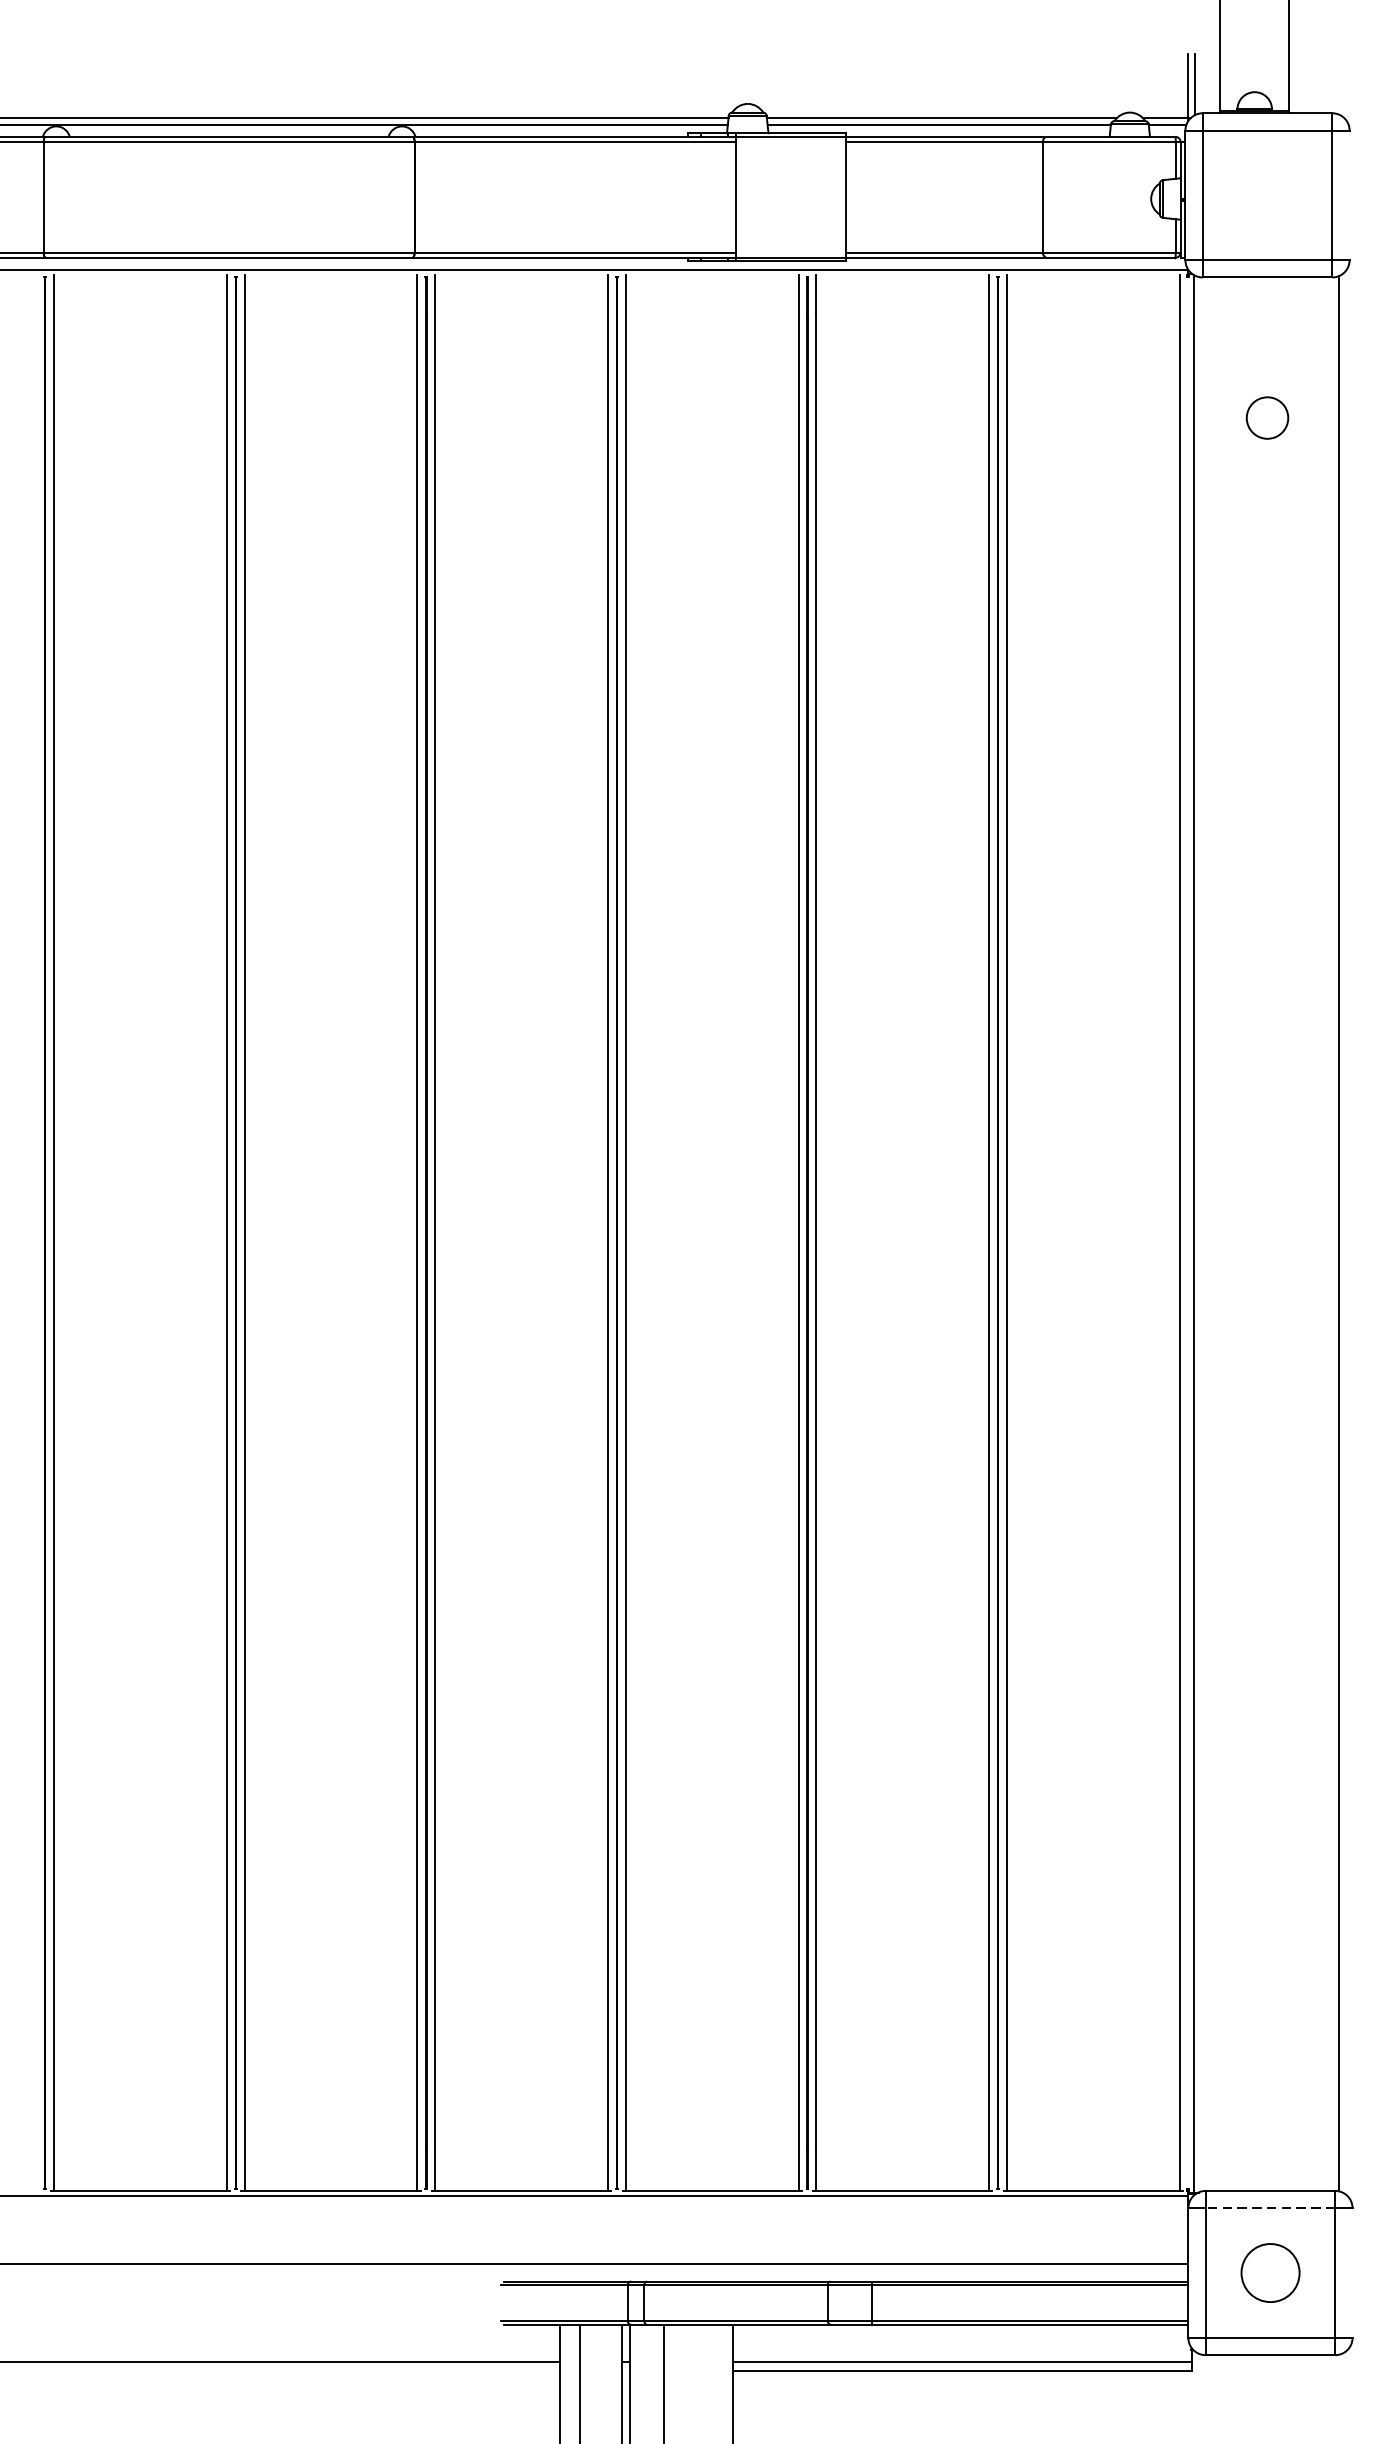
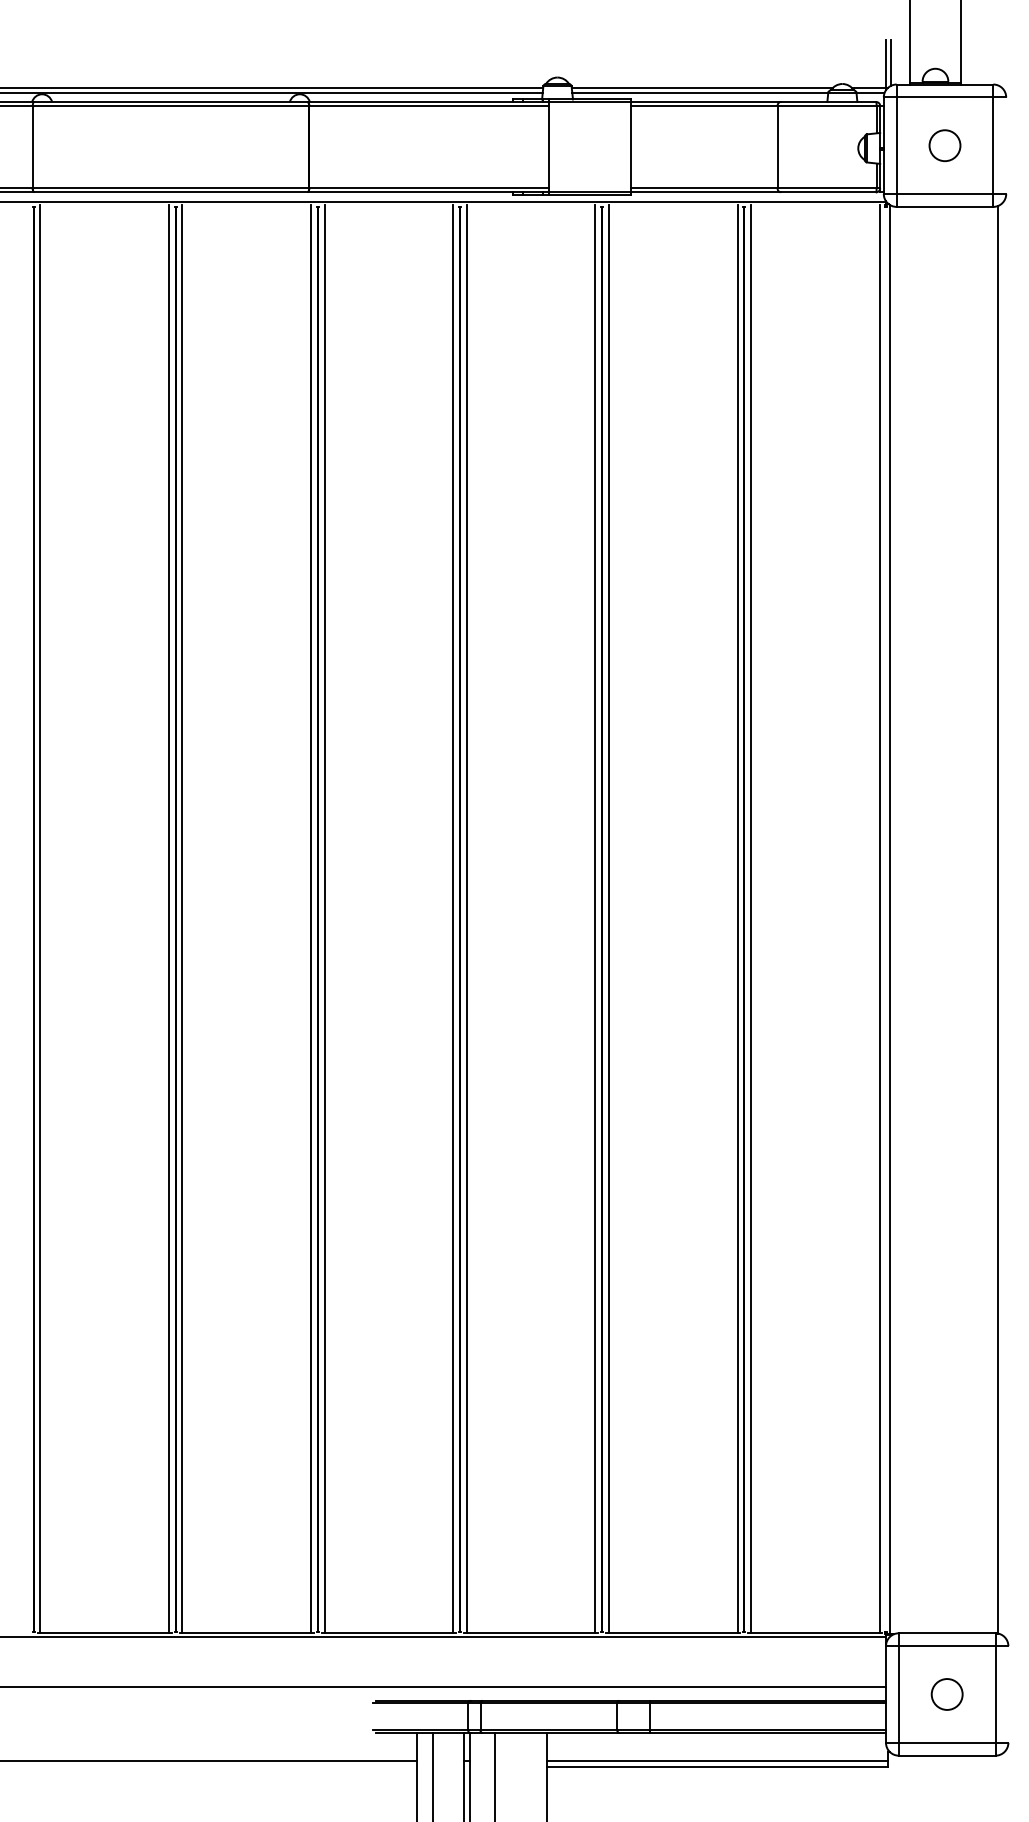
circle: (1266, 417) -> (944, 145), moved
line: (1269, 2208) -> (946, 1646), dashed -> solid
circle: (1269, 2273) -> (946, 1694), size x0.71

